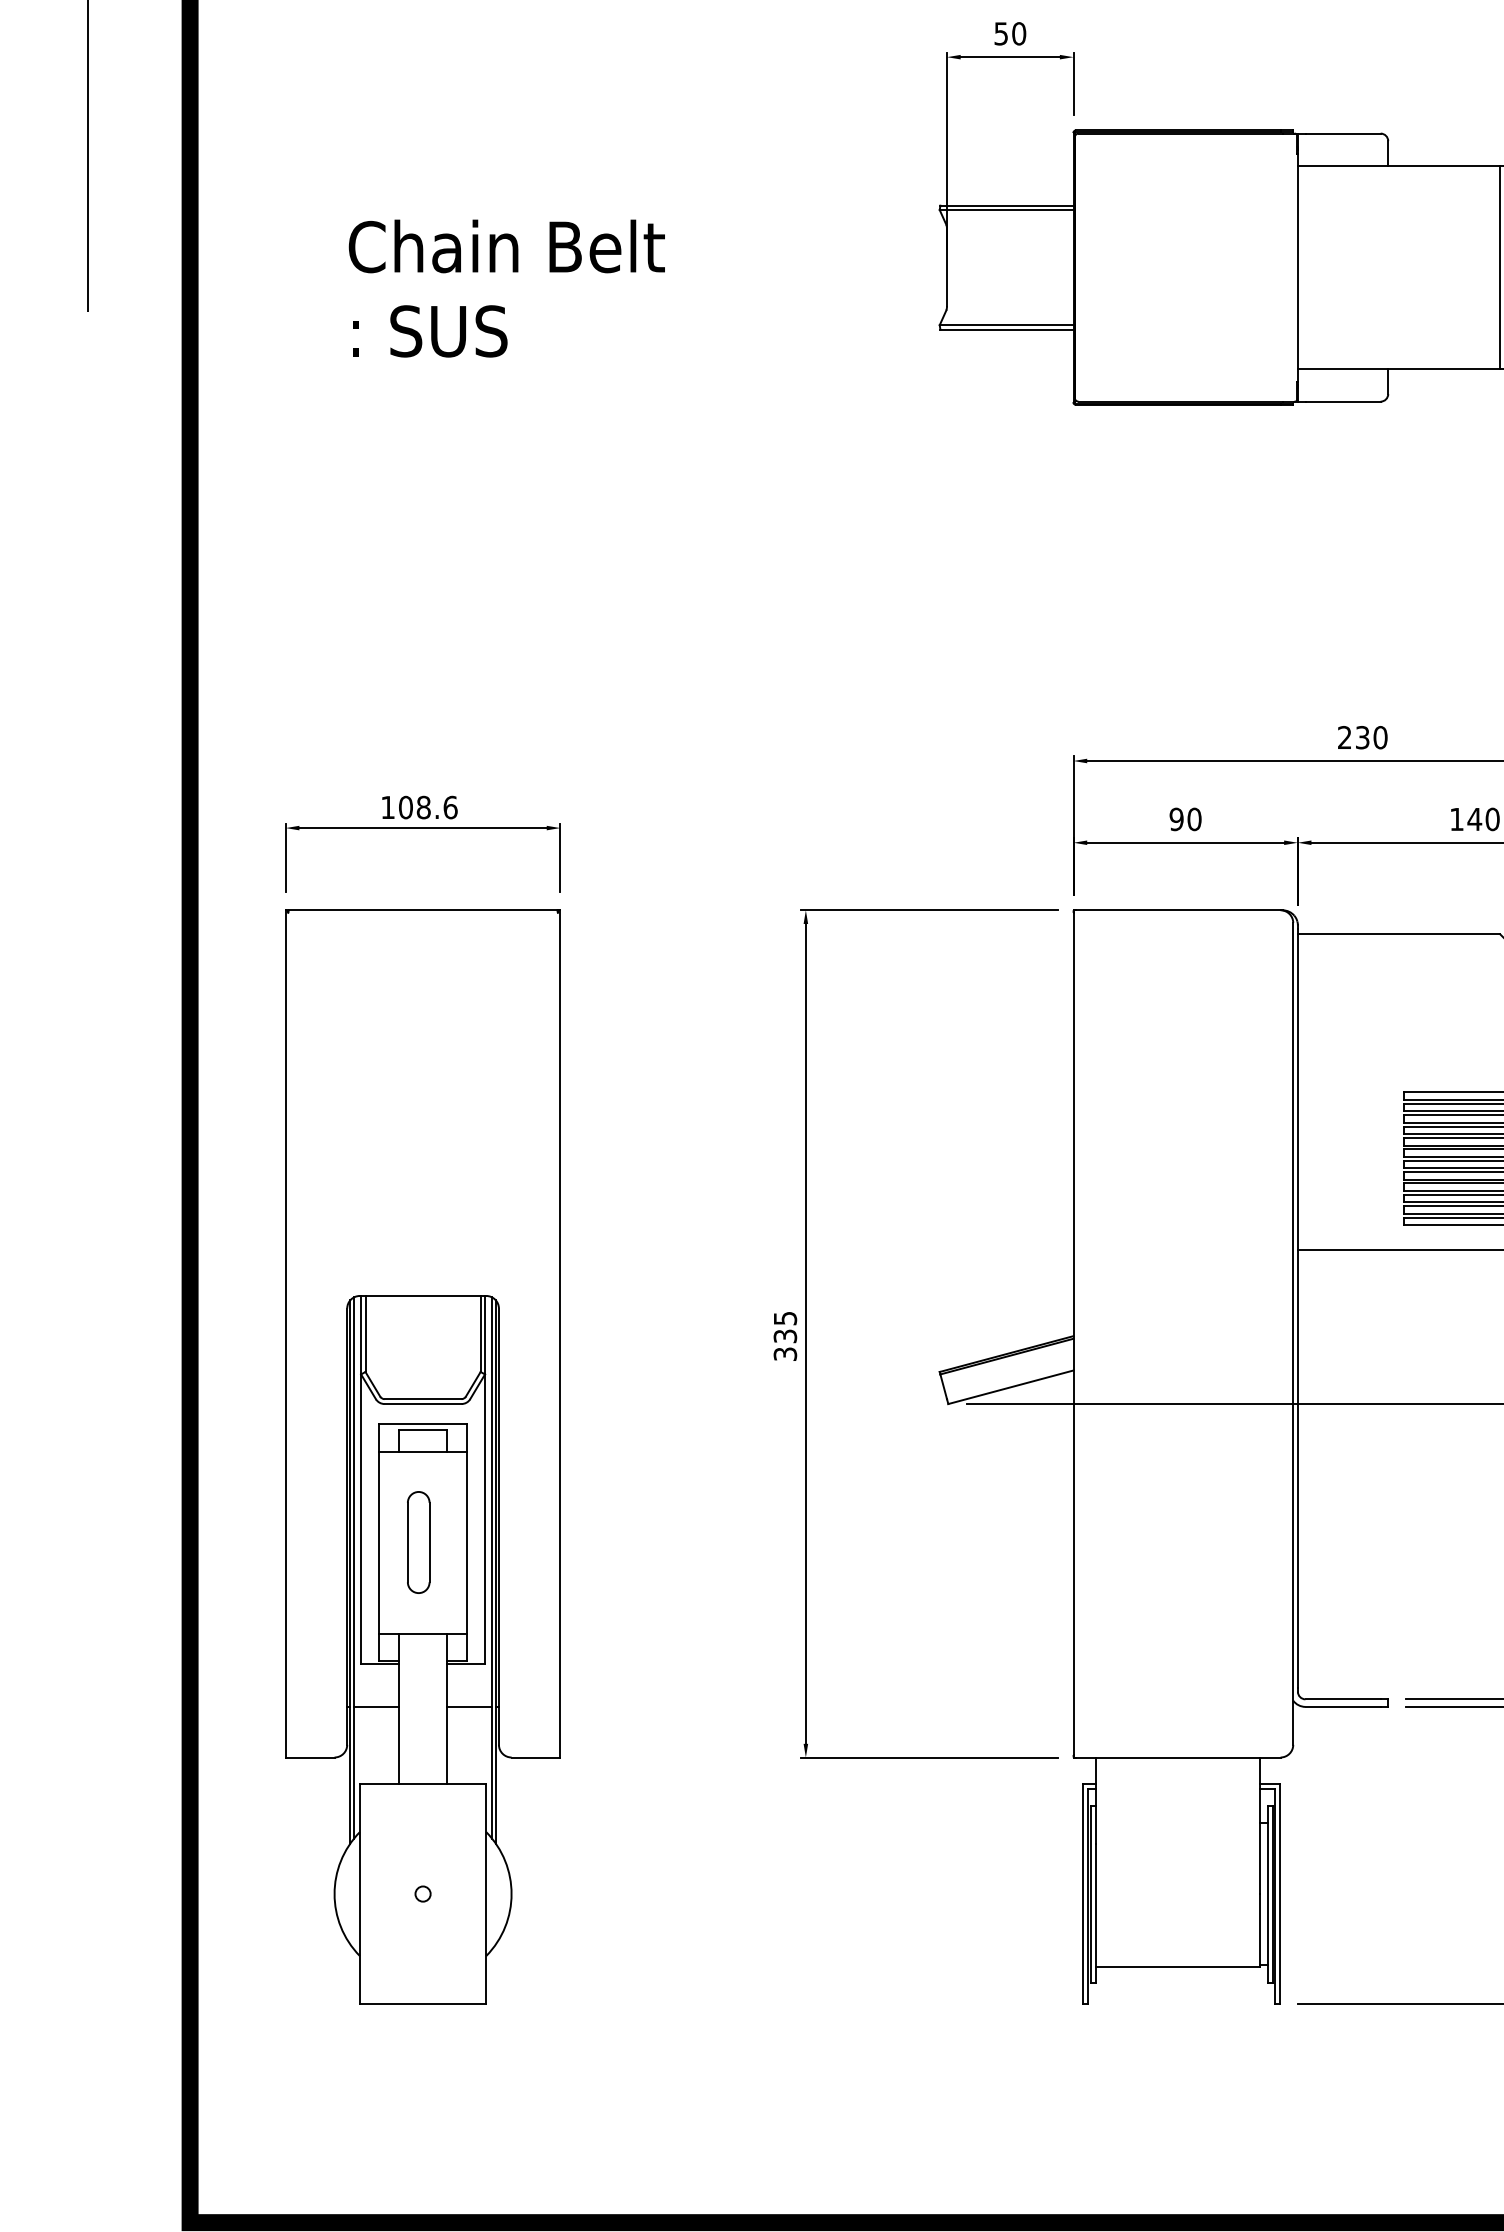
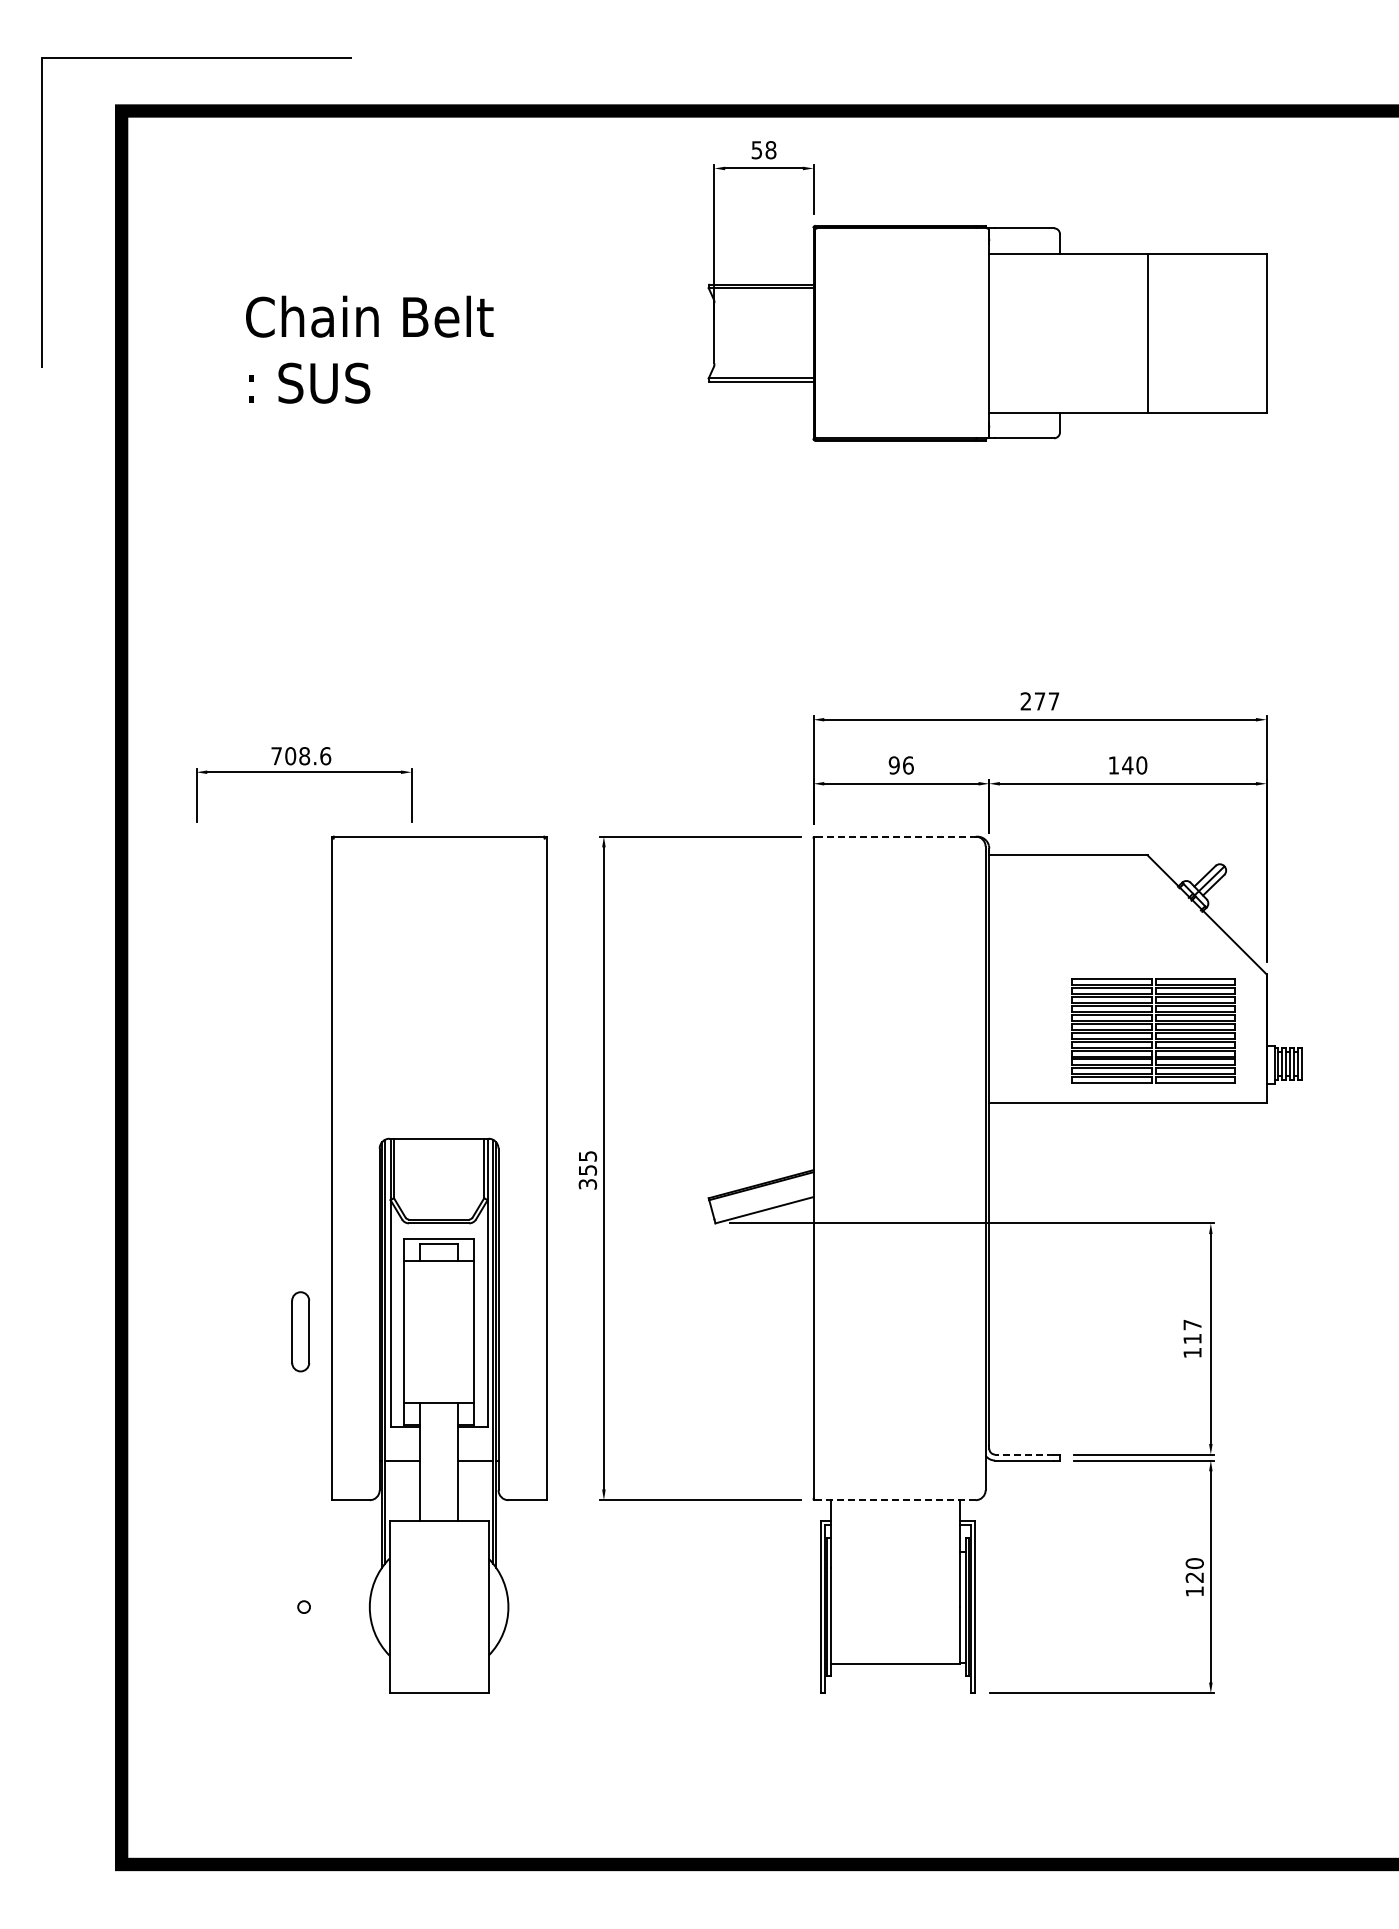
text: (1018, 34) -> (770, 150), 50 -> 58
text: (1370, 737) -> (1046, 701), 230 -> 277
text: (387, 807) -> (276, 756), 108.6 -> 708.6
text: (1194, 819) -> (908, 765), 90 -> 96
line: (1179, 910) -> (896, 836), solid -> dashed
text: (784, 1336) -> (587, 1170), 335 -> 355
part: (423, 1456) -> (439, 1264), moved
line: (1342, 1699) -> (1024, 1454), solid -> dashed
line: (1178, 1757) -> (895, 1500), solid -> dashed

